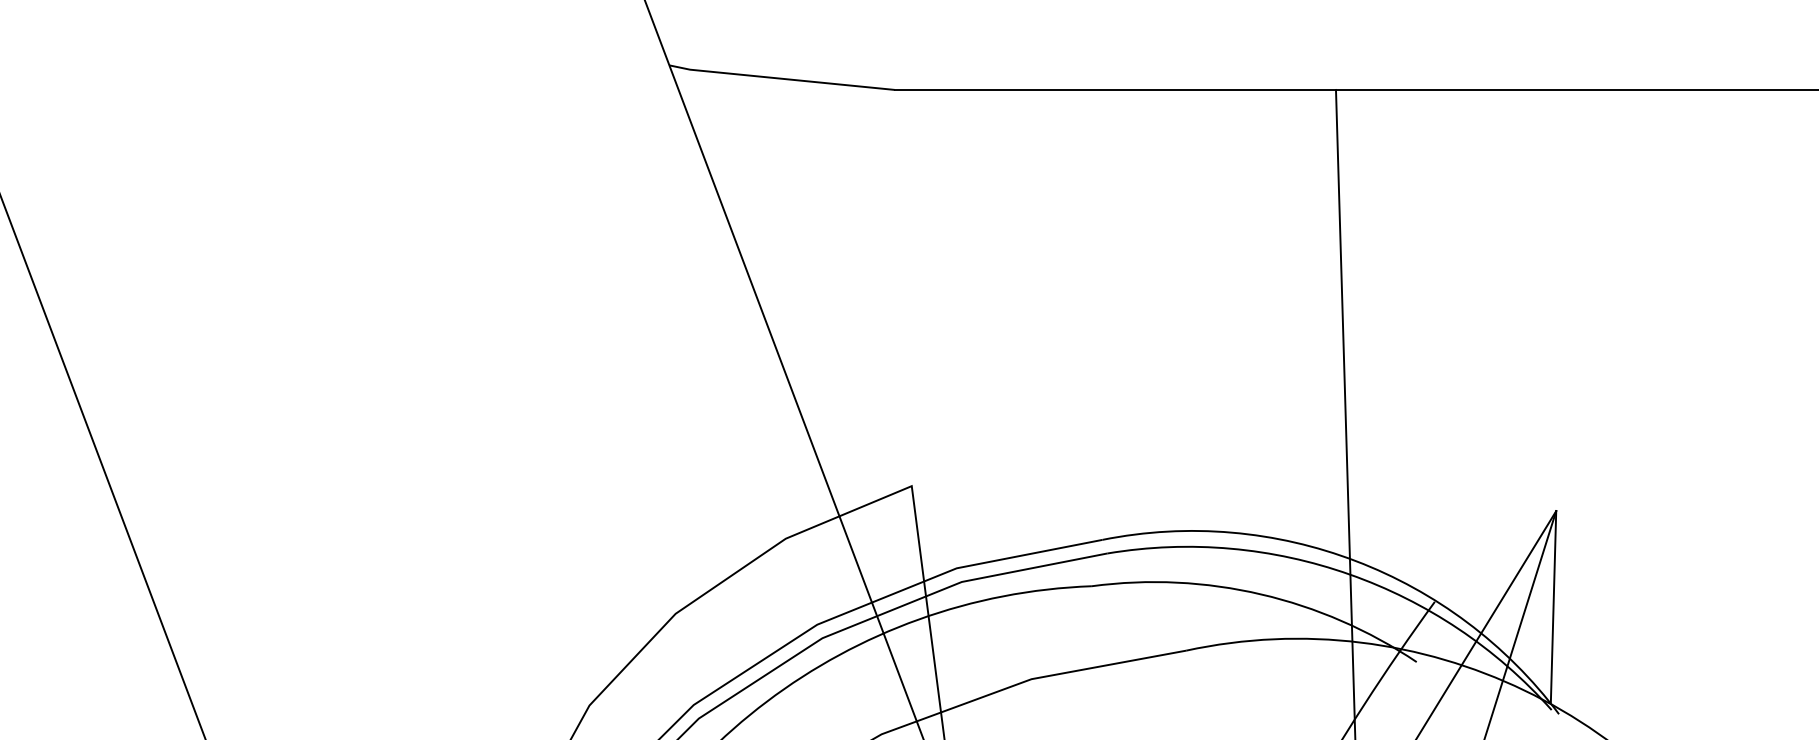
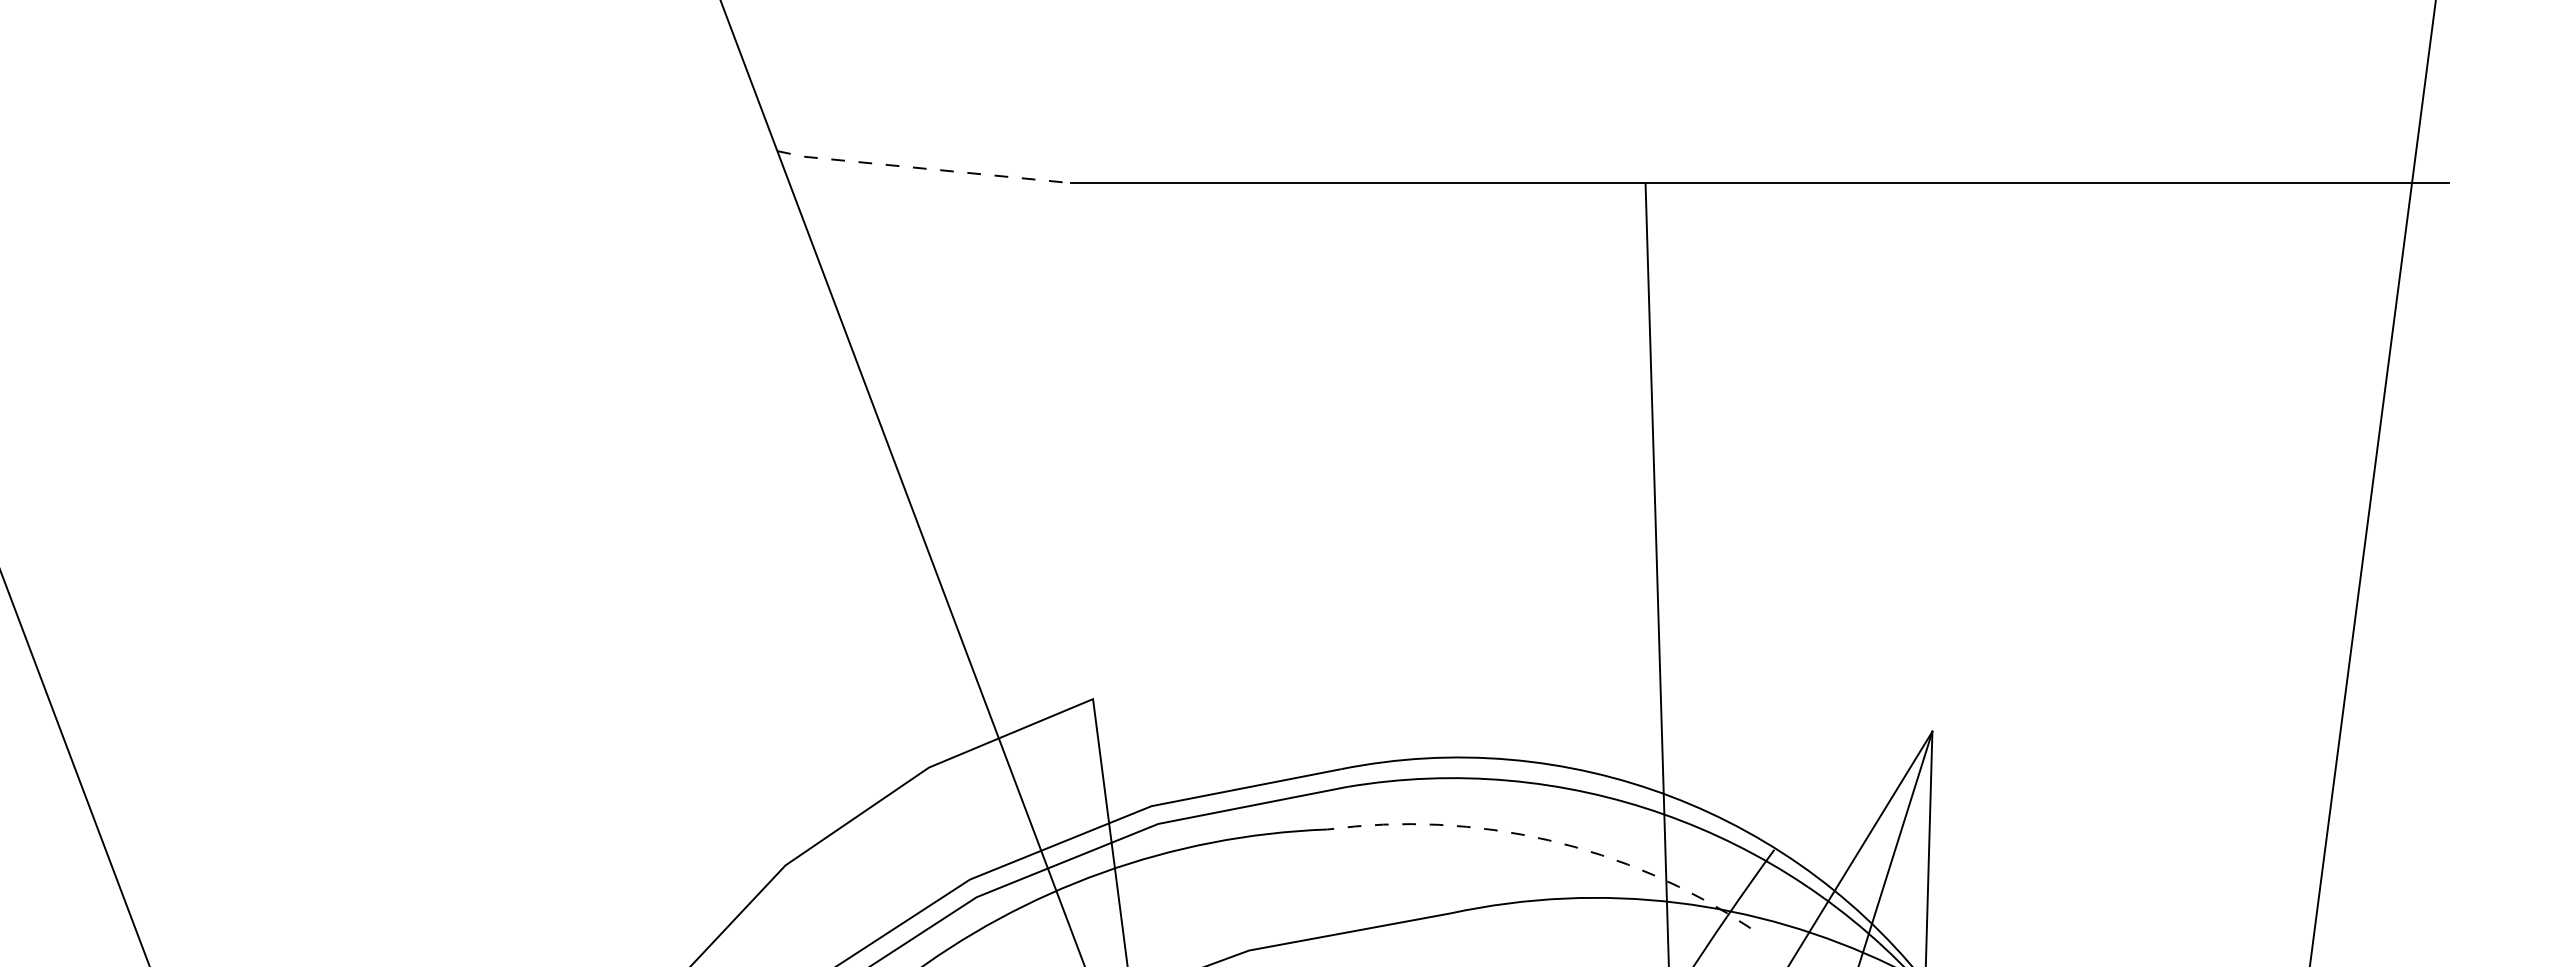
line: (781, 78) -> (923, 168), solid -> dashed
arc: (1261, 594) -> (1548, 840), solid -> dashed

